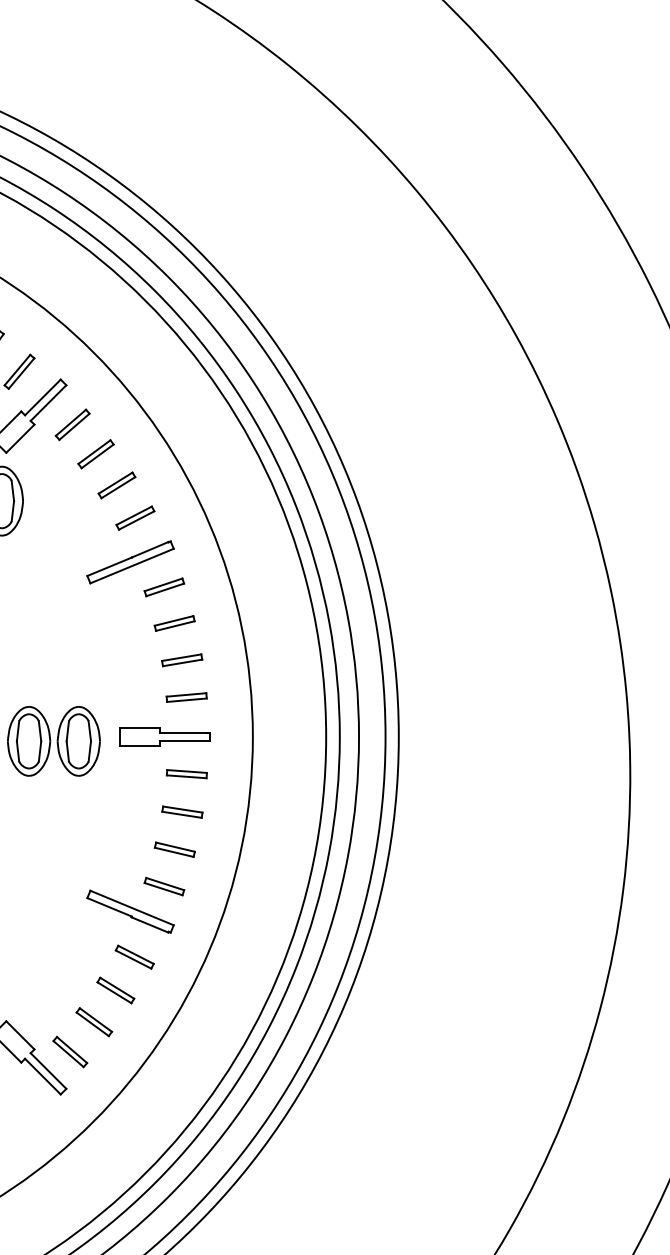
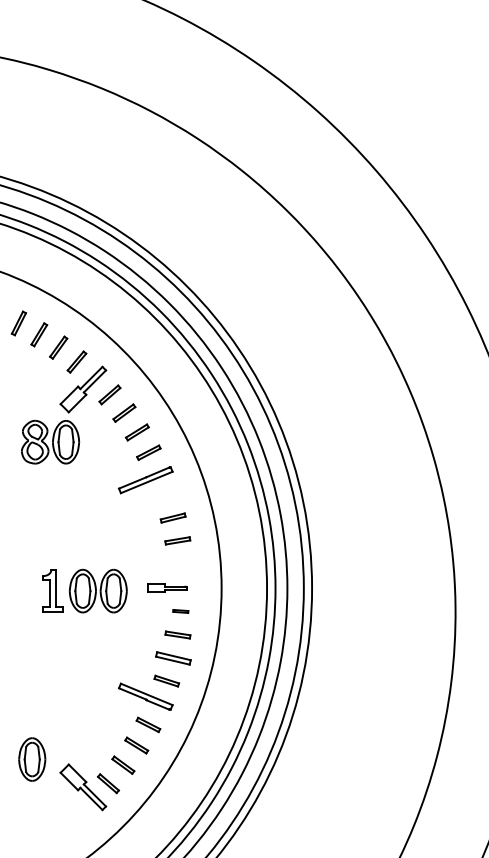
part: (163, 587) -> (166, 495), removed
part: (186, 696) -> (180, 563), removed
part: (163, 737) -> (166, 588), size x0.7
part: (186, 774) -> (180, 611), size x0.6
part: (173, 848) -> (172, 657), size x1.4

